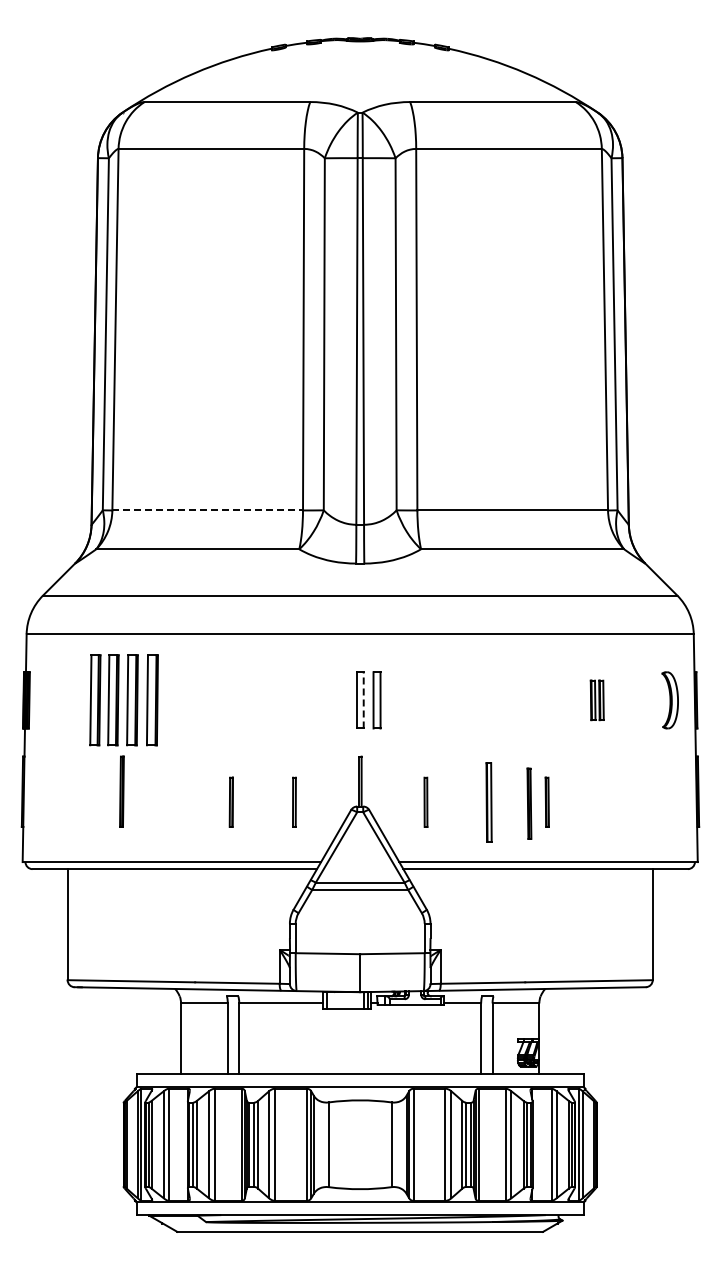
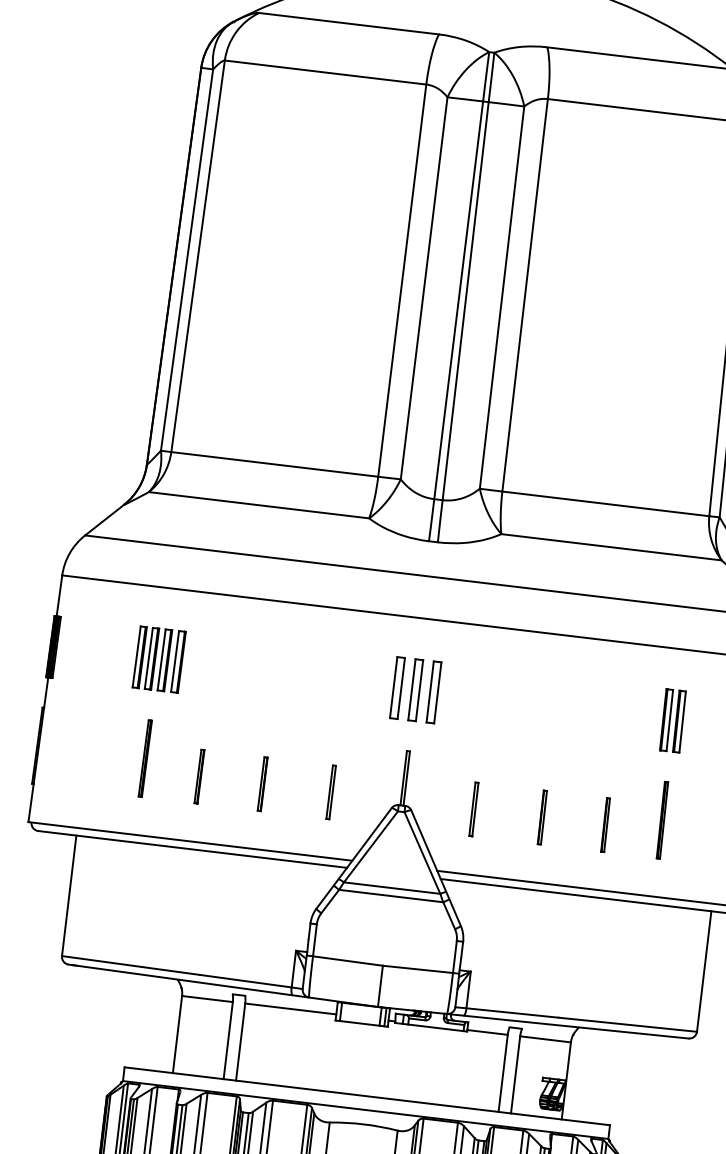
line: (208, 510) -> (275, 464), dashed -> solid
line: (363, 699) -> (419, 689), dashed -> solid
part: (123, 700) -> (158, 659), size x0.62
part: (343, 700) -> (397, 688), added
part: (597, 700) -> (673, 721), size x1.43
part: (172, 801) -> (198, 775), added
part: (488, 801) -> (541, 816), size x0.62
part: (529, 803) -> (662, 820), moved

